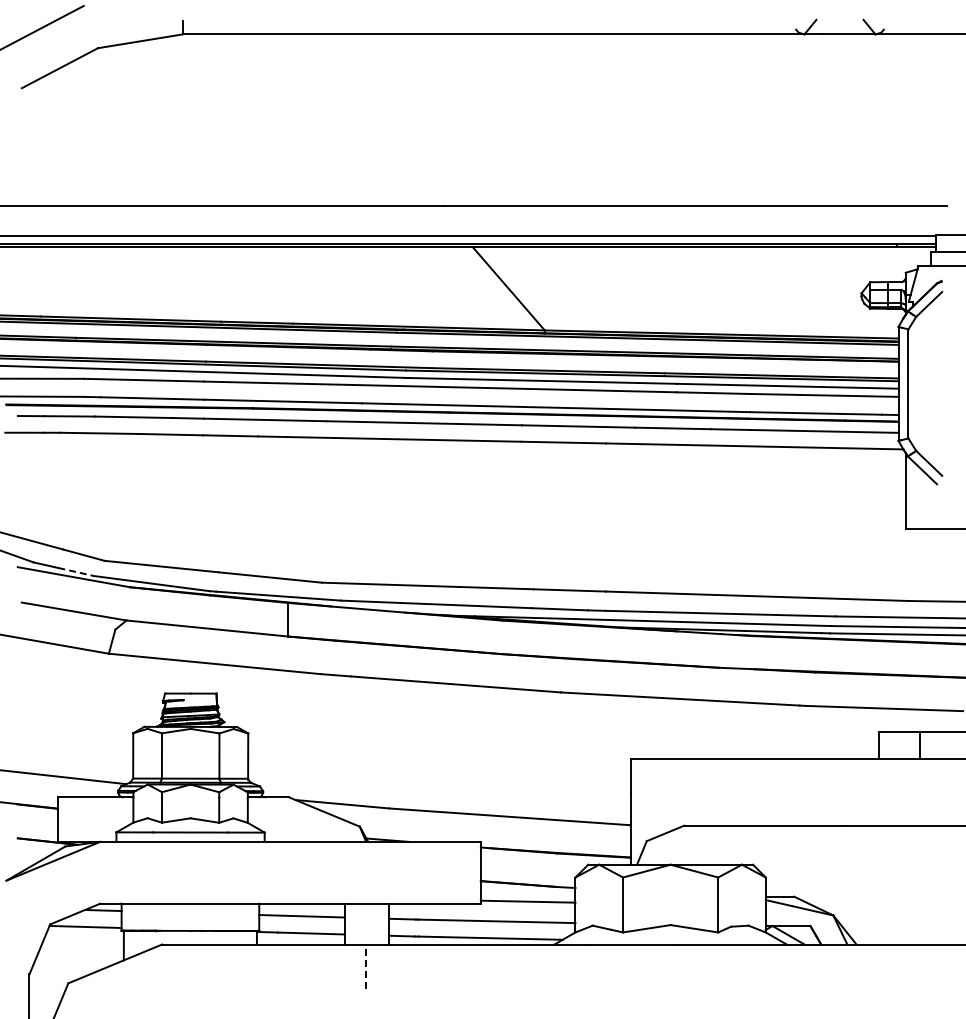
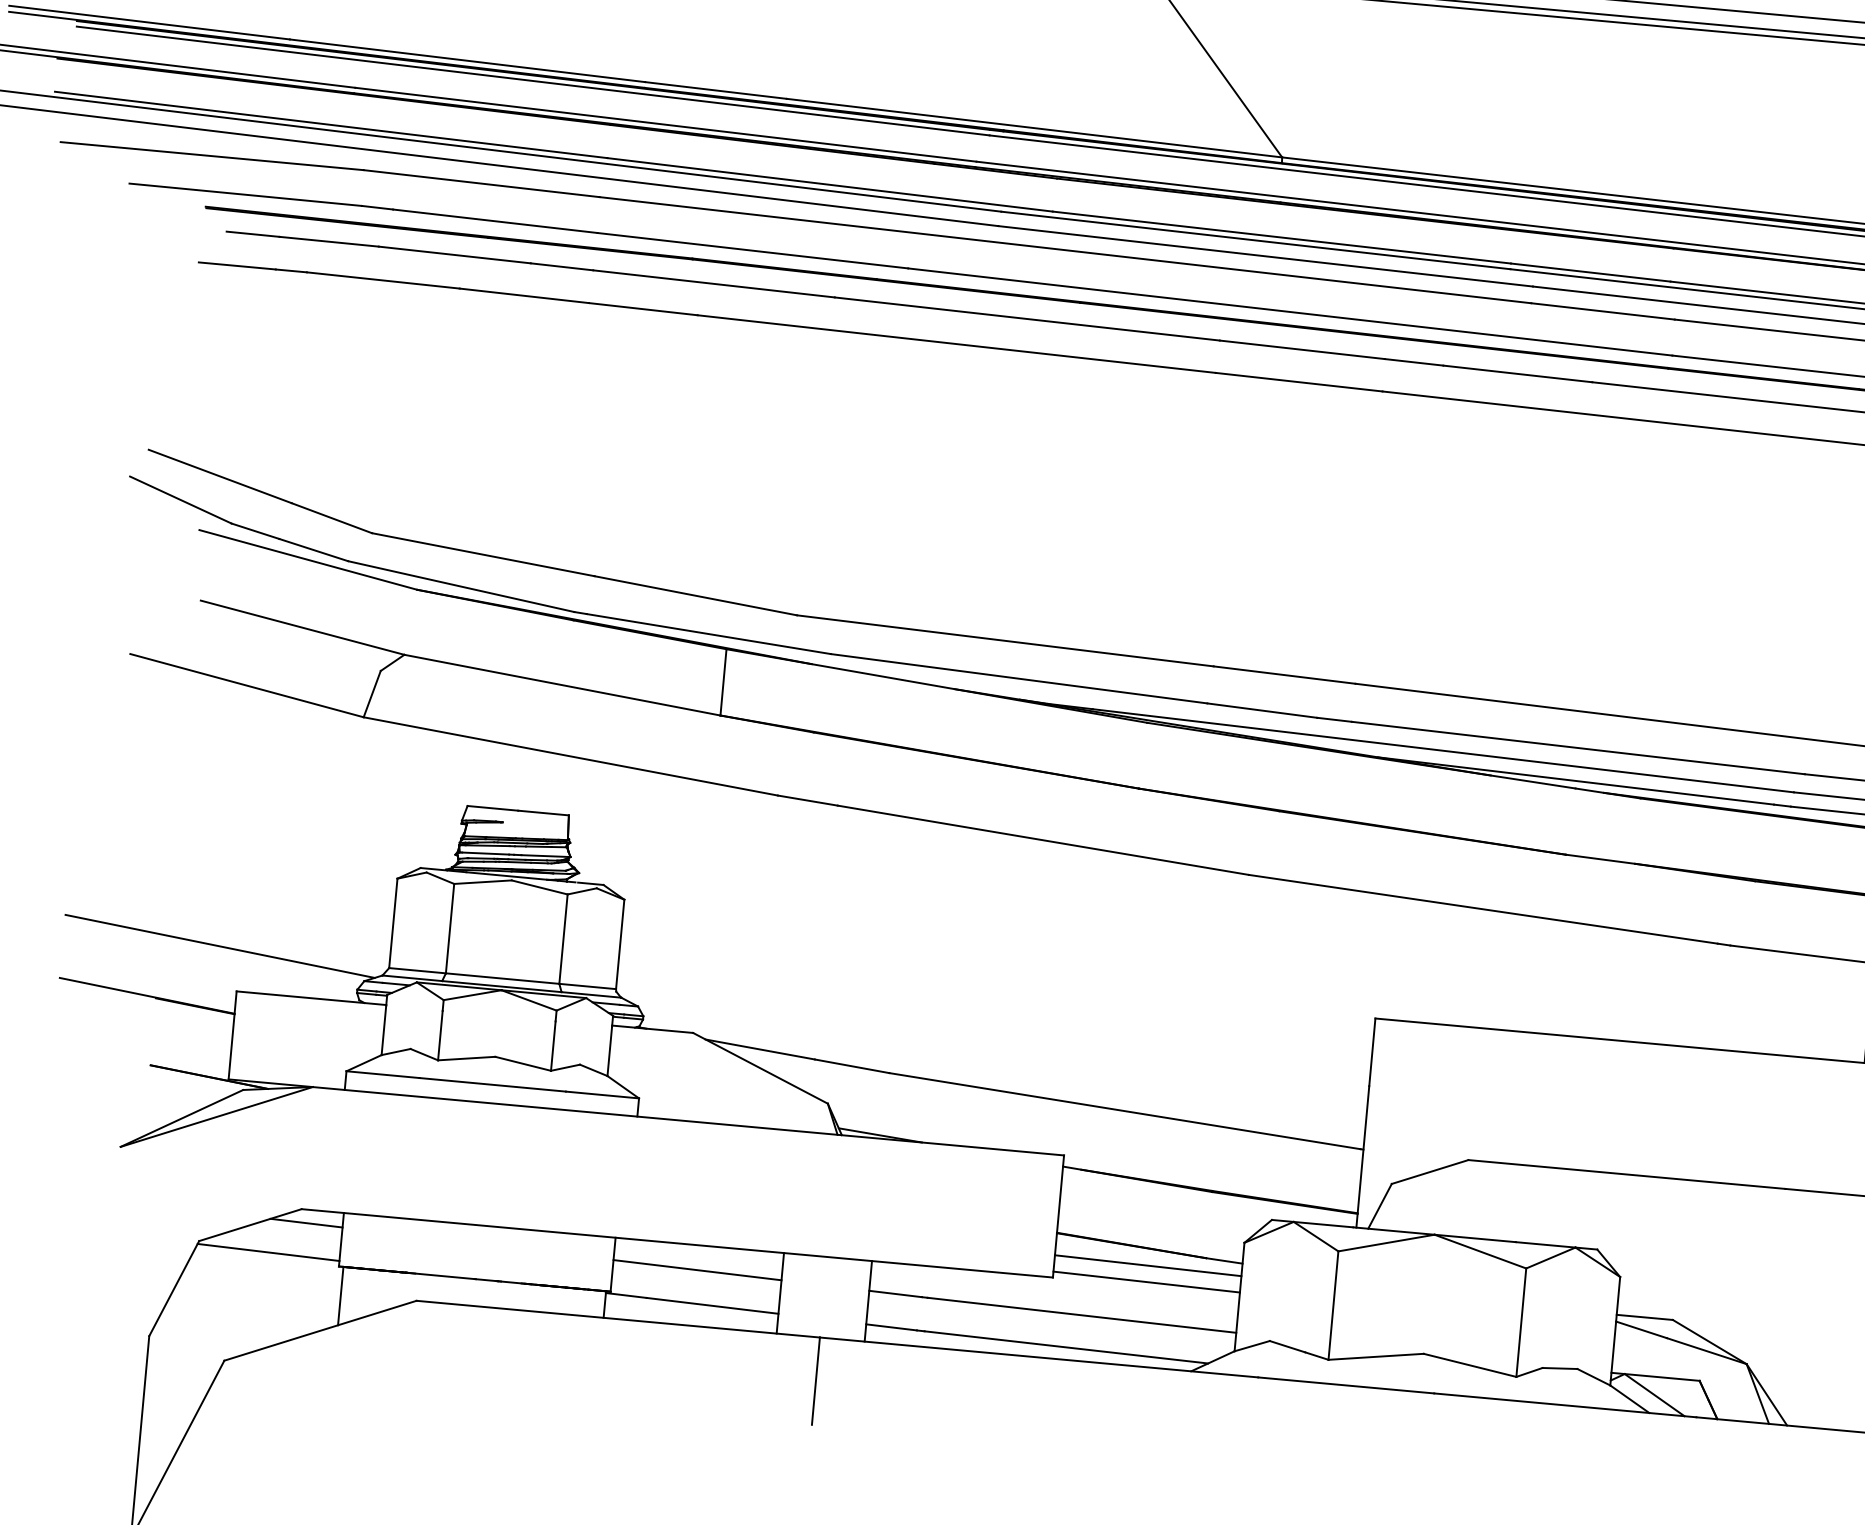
line: (76, 572) -> (314, 551), dashed -> solid
line: (527, 893) -> (1146, 1265), added
line: (366, 966) -> (815, 1380), dashed -> solid

